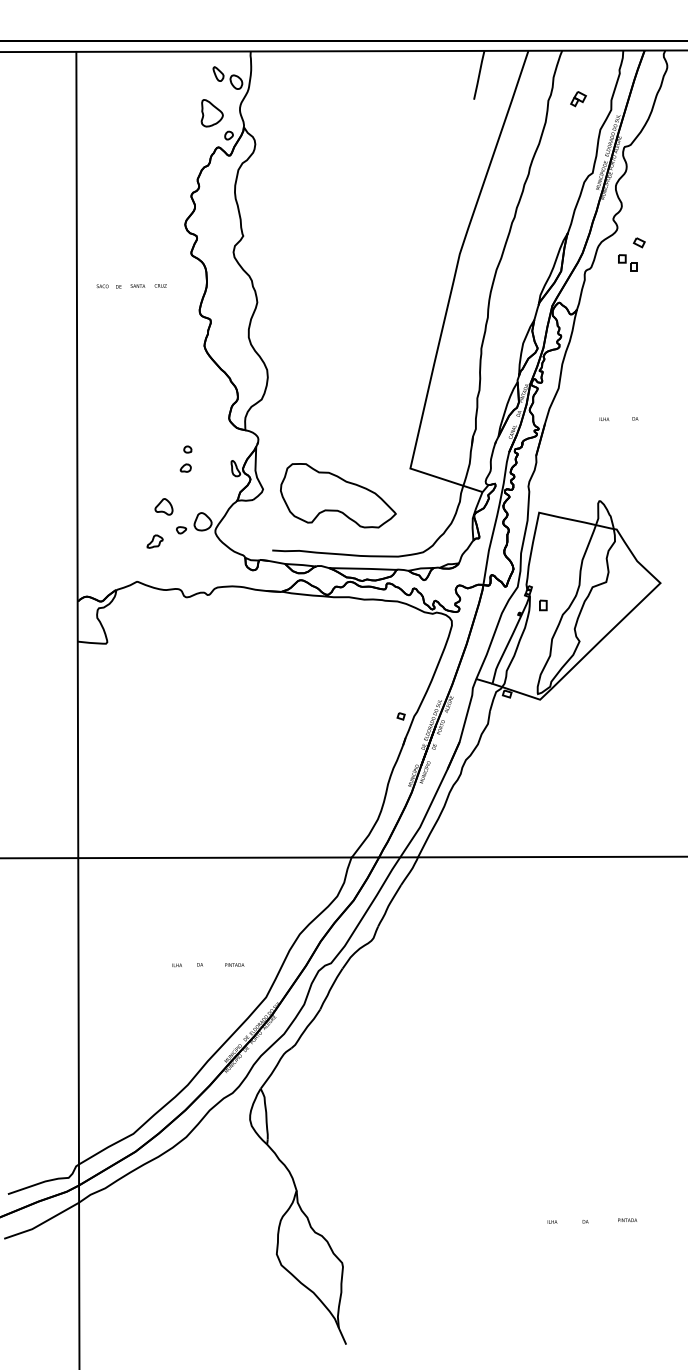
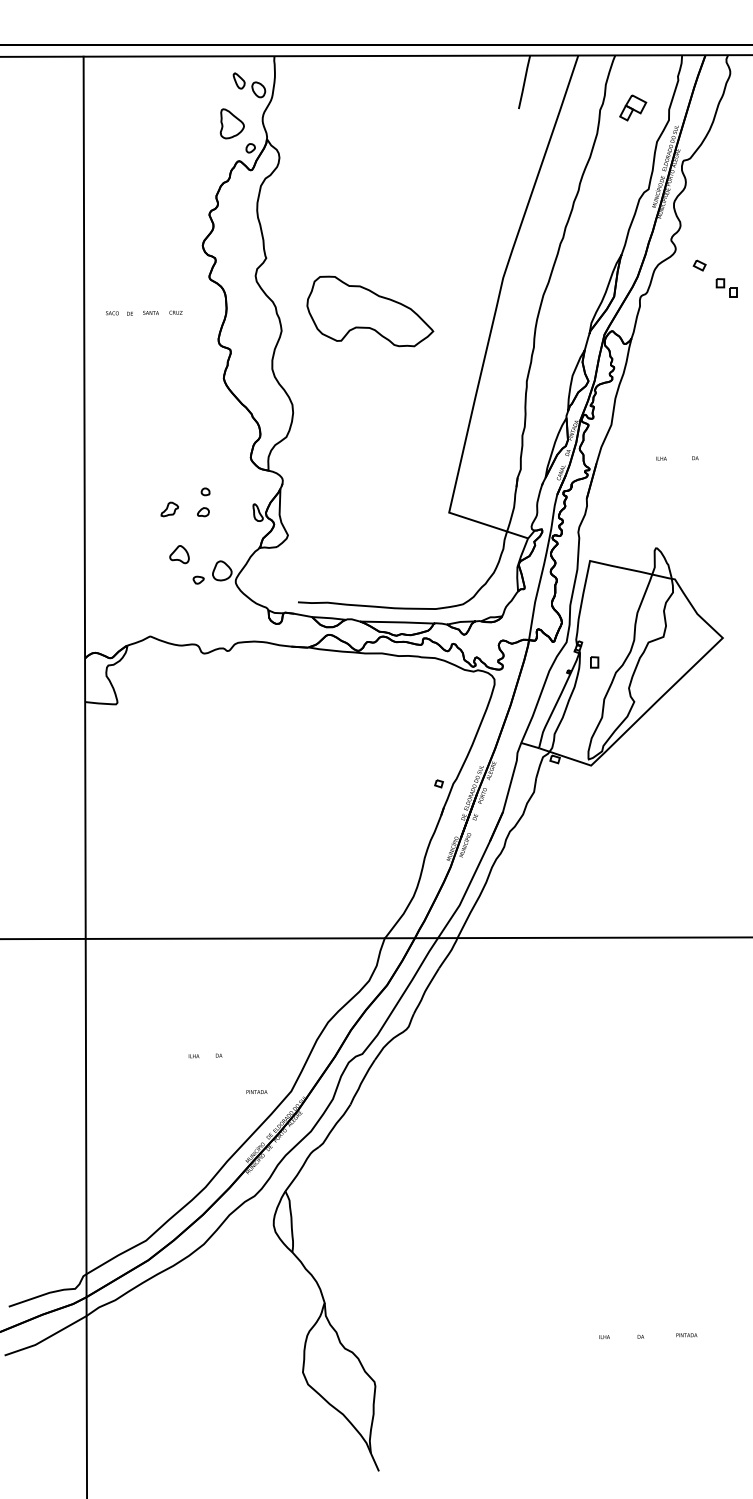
part: (578, 99) -> (633, 108), size x1.6
part: (627, 262) -> (726, 287), moved
part: (338, 495) -> (370, 311), moved
part: (154, 541) -> (169, 509), moved
text: (234, 964) -> (256, 1091), moved

